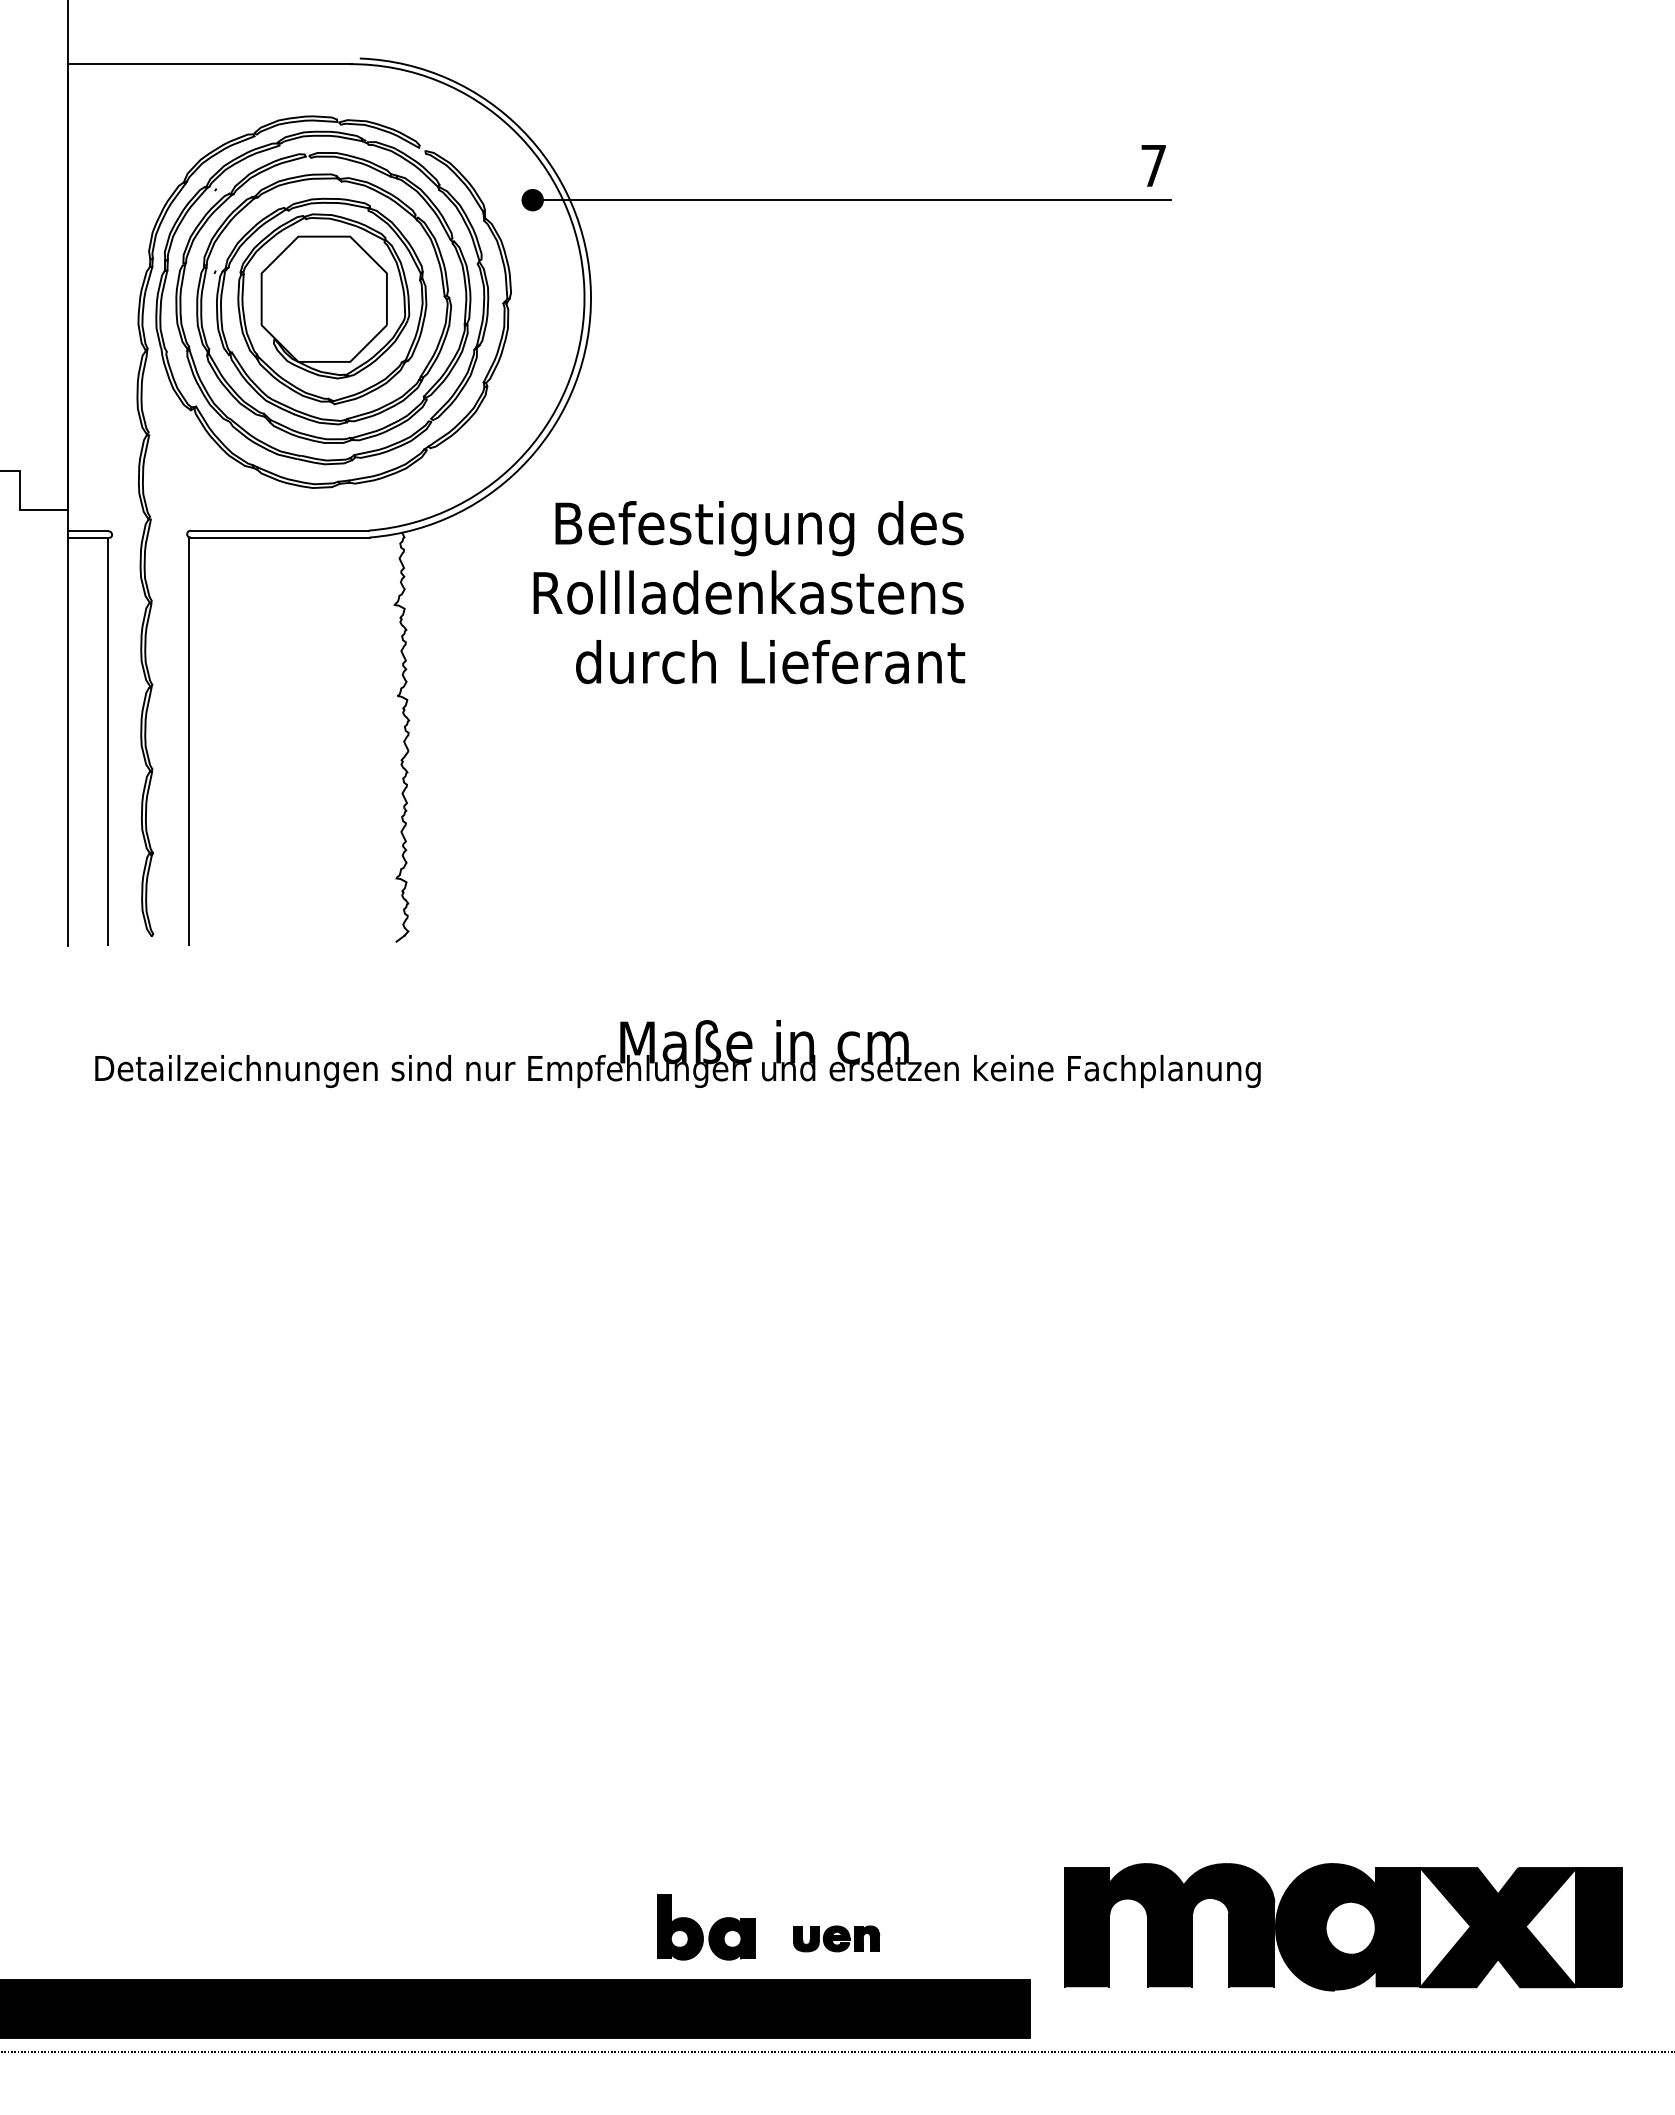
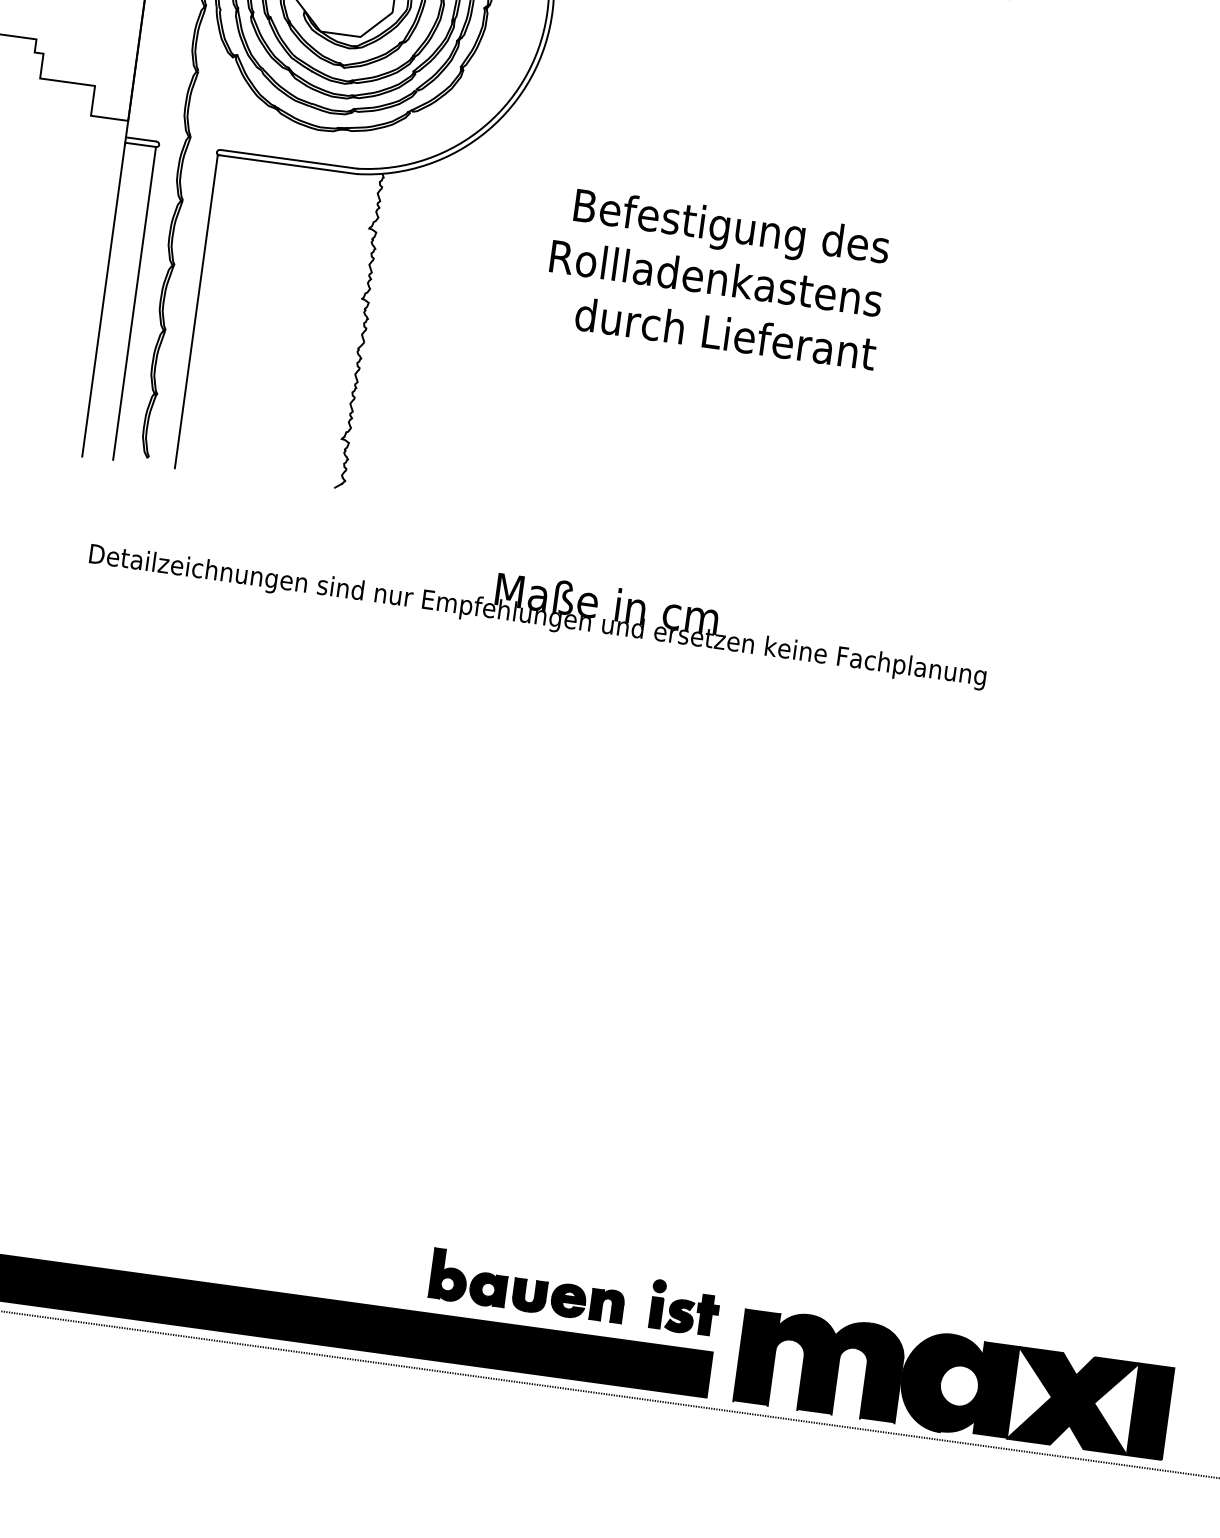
text: (749, 592) -> (716, 278), moved
part: (986, 1927) -> (684, 1307), added
part: (1343, 1927) -> (953, 1384), moved
part: (836, 1938) -> (568, 1300), size x1.67

